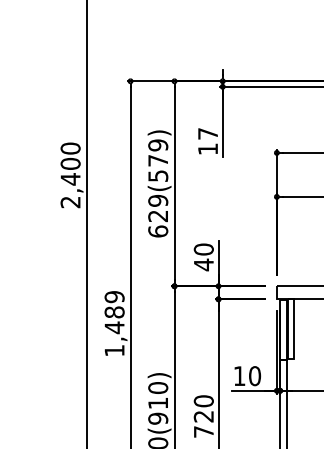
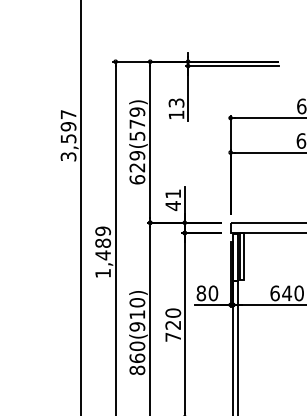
text: (207, 133) -> (176, 102), 17 -> 13
text: (70, 175) -> (68, 135), 2,400 -> 3,597
text: (204, 248) -> (173, 193), 40 -> 41
text: (239, 376) -> (201, 293), 10 -> 80

